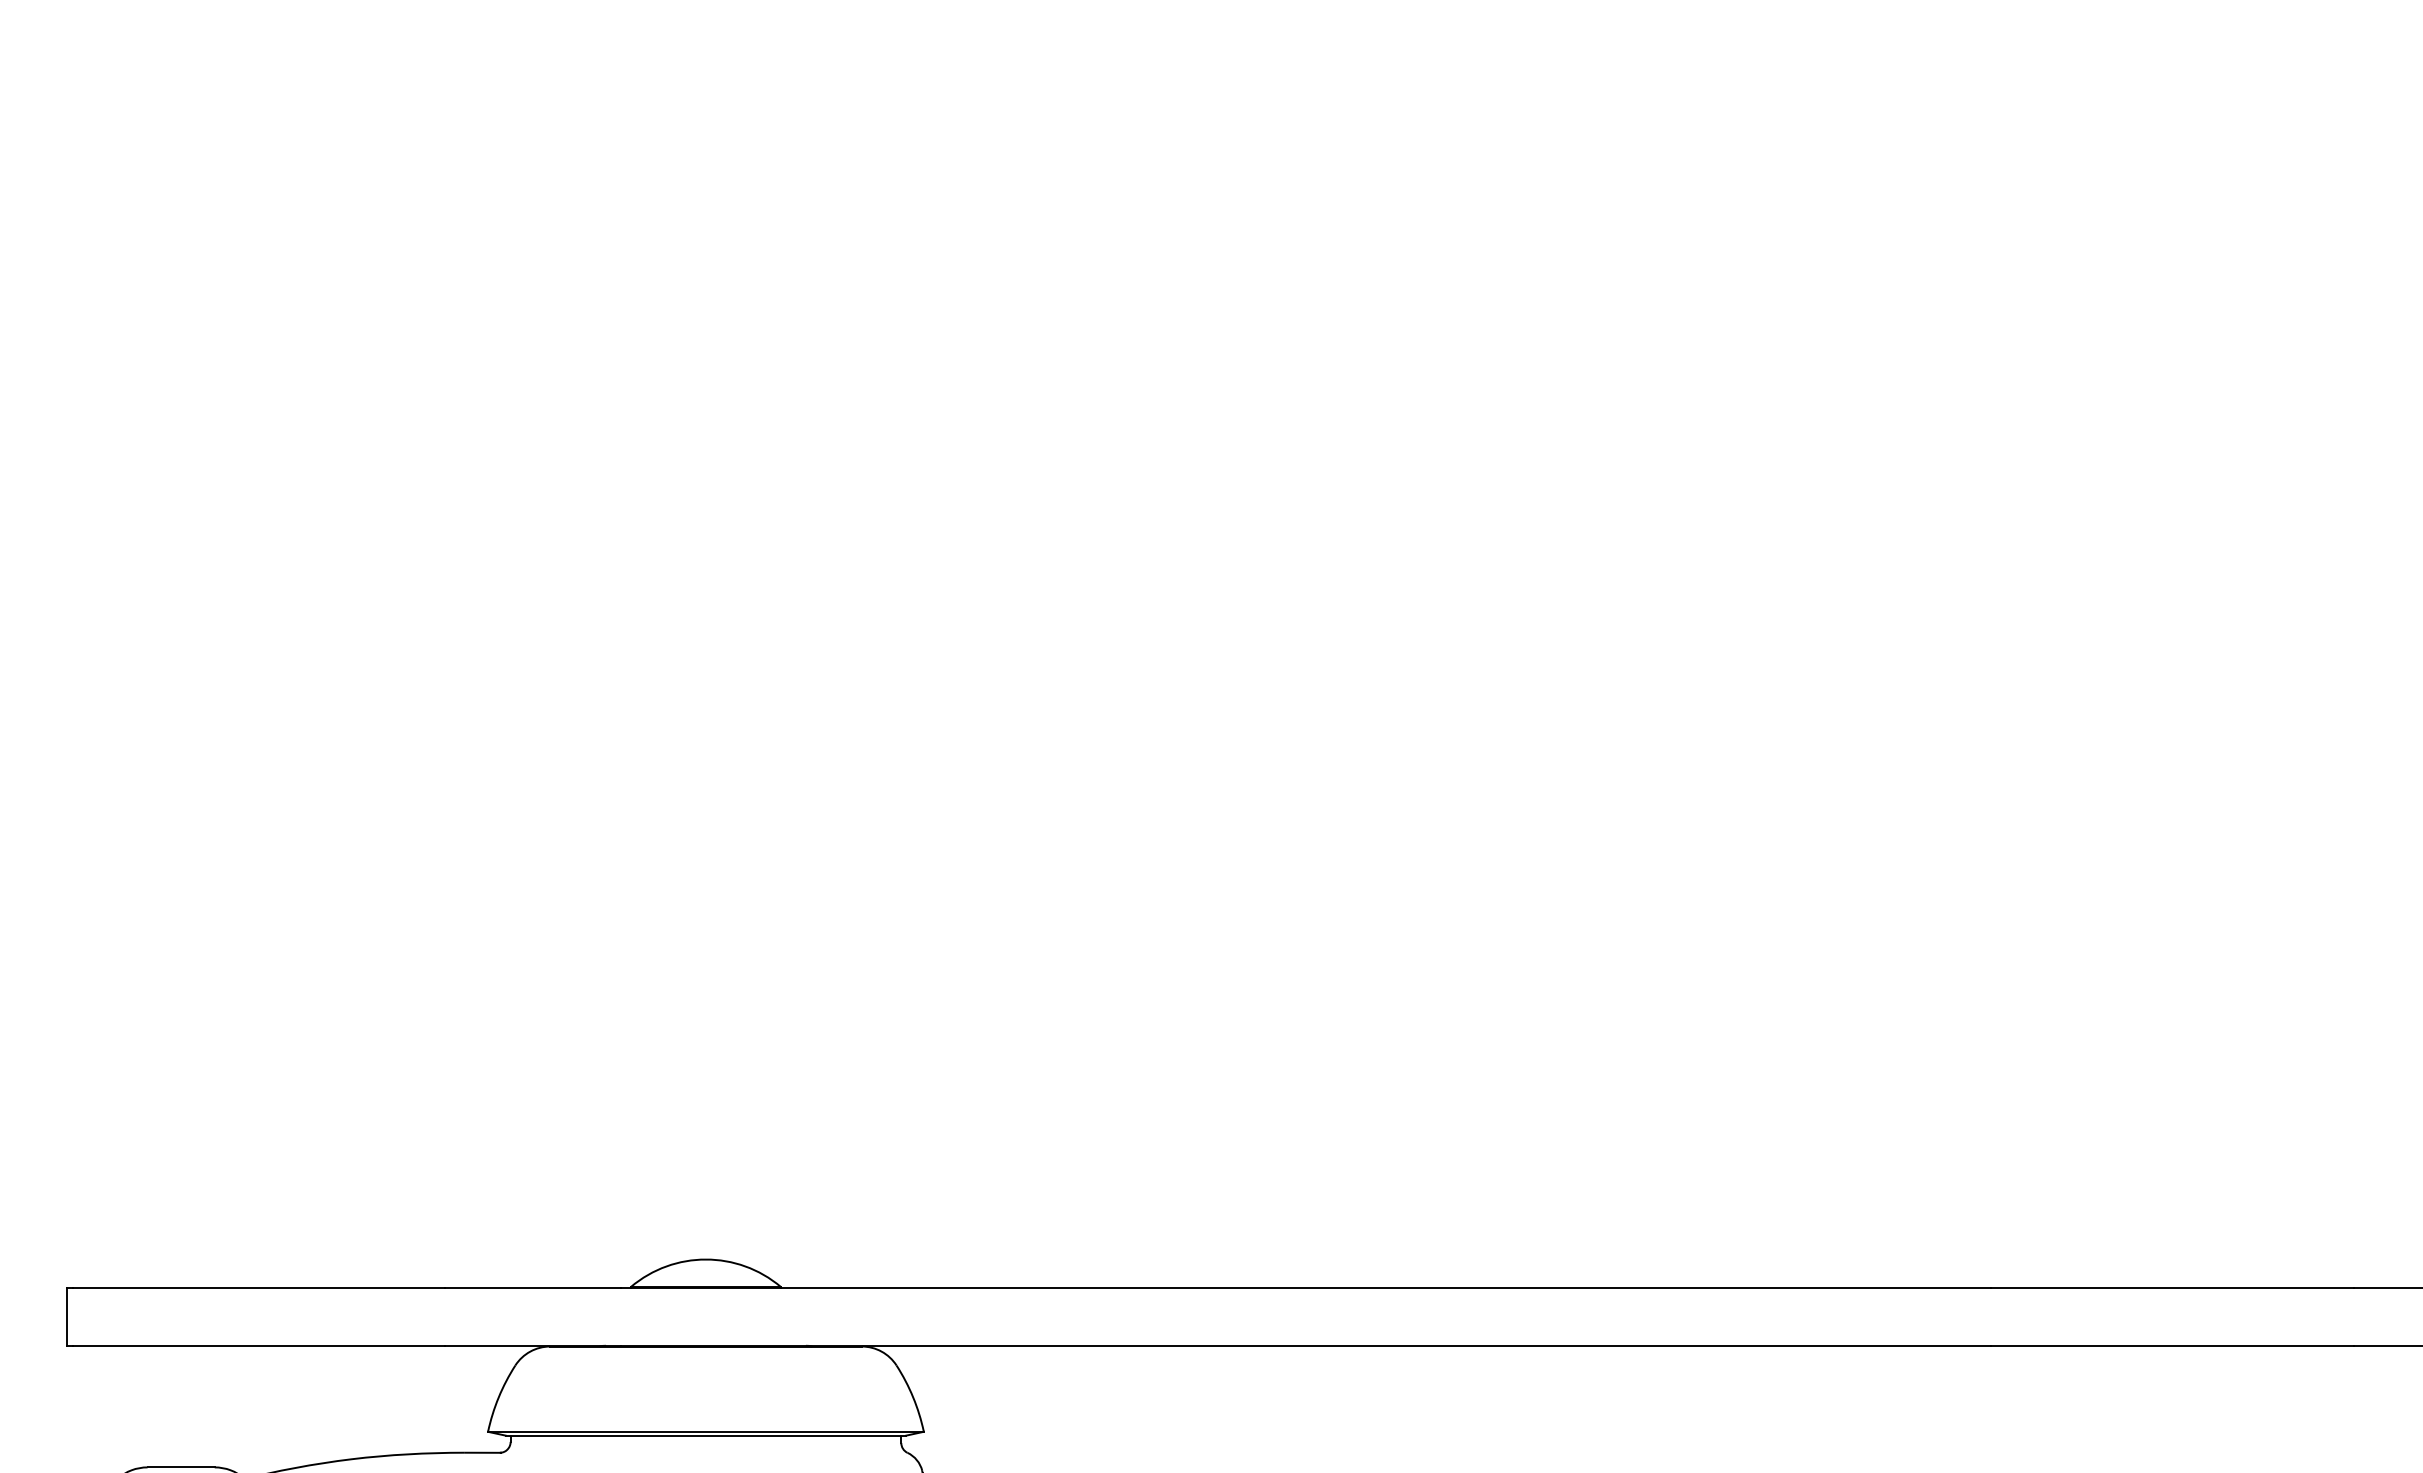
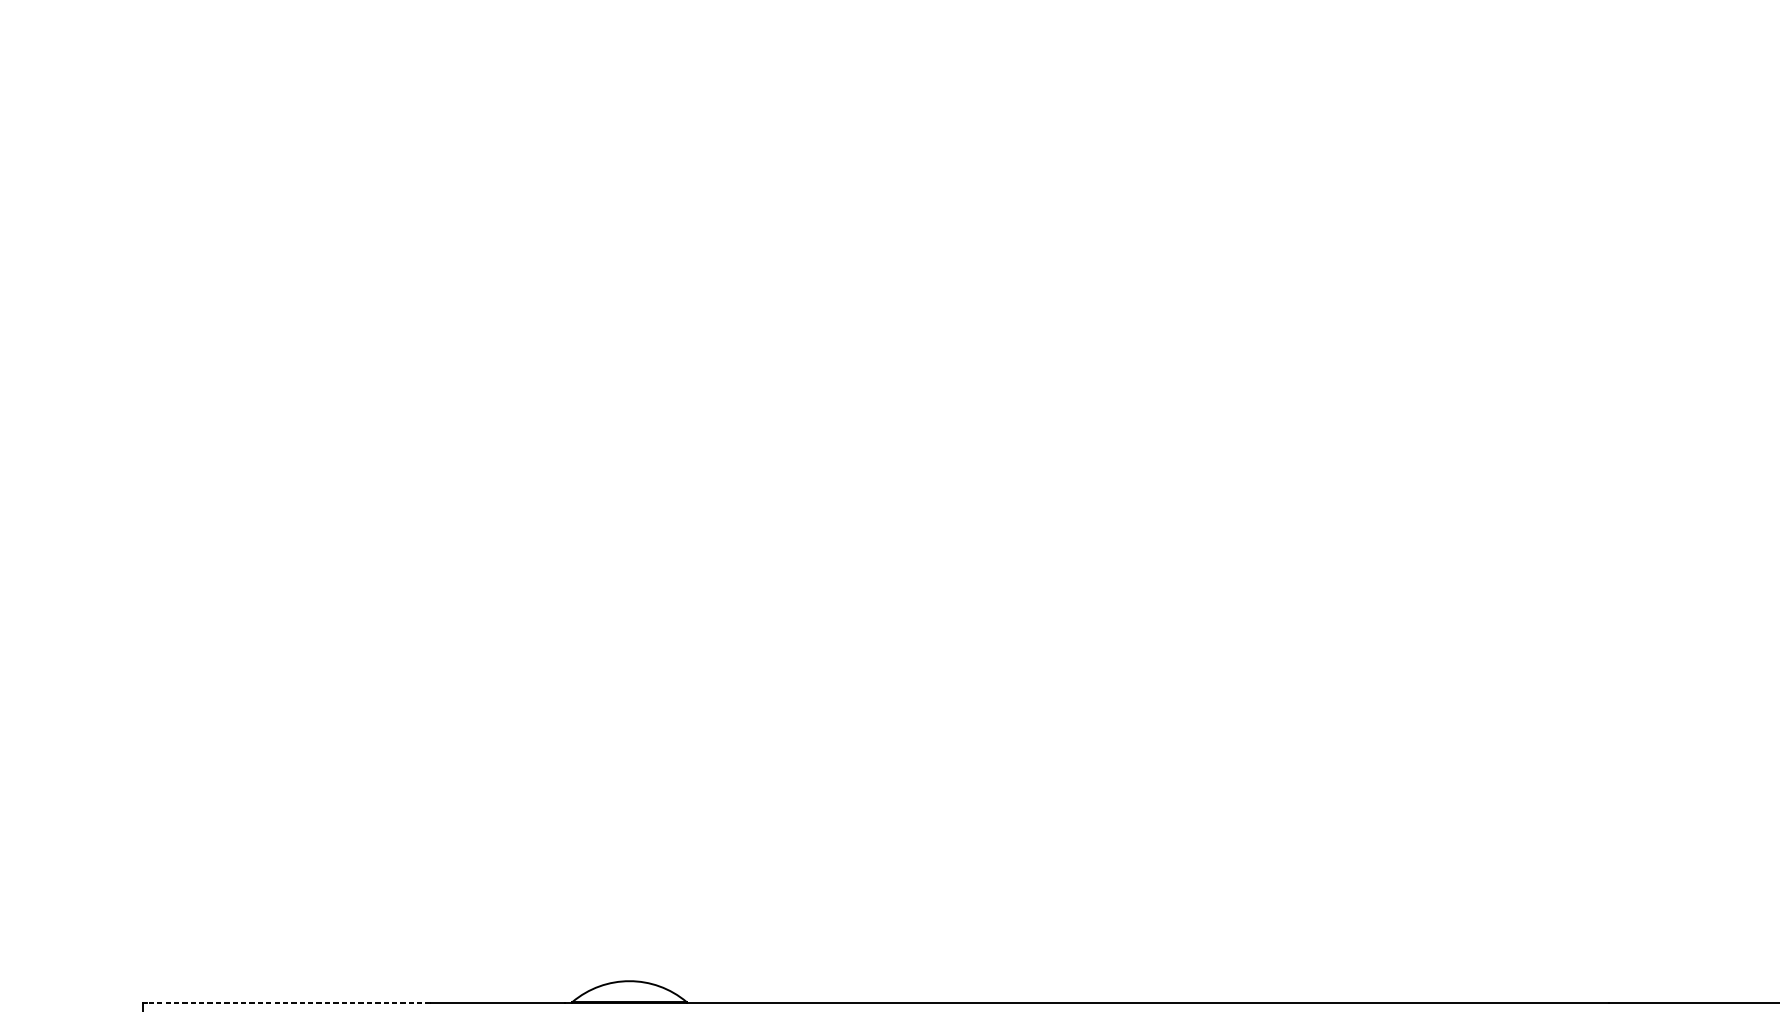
line: (258, 1287) -> (288, 1002), solid -> dashed

